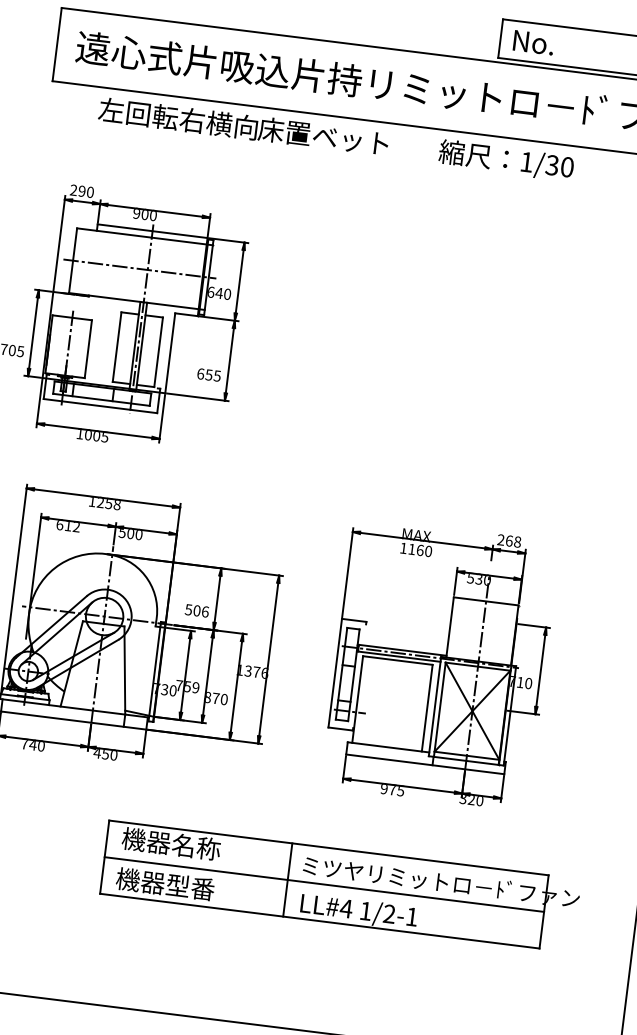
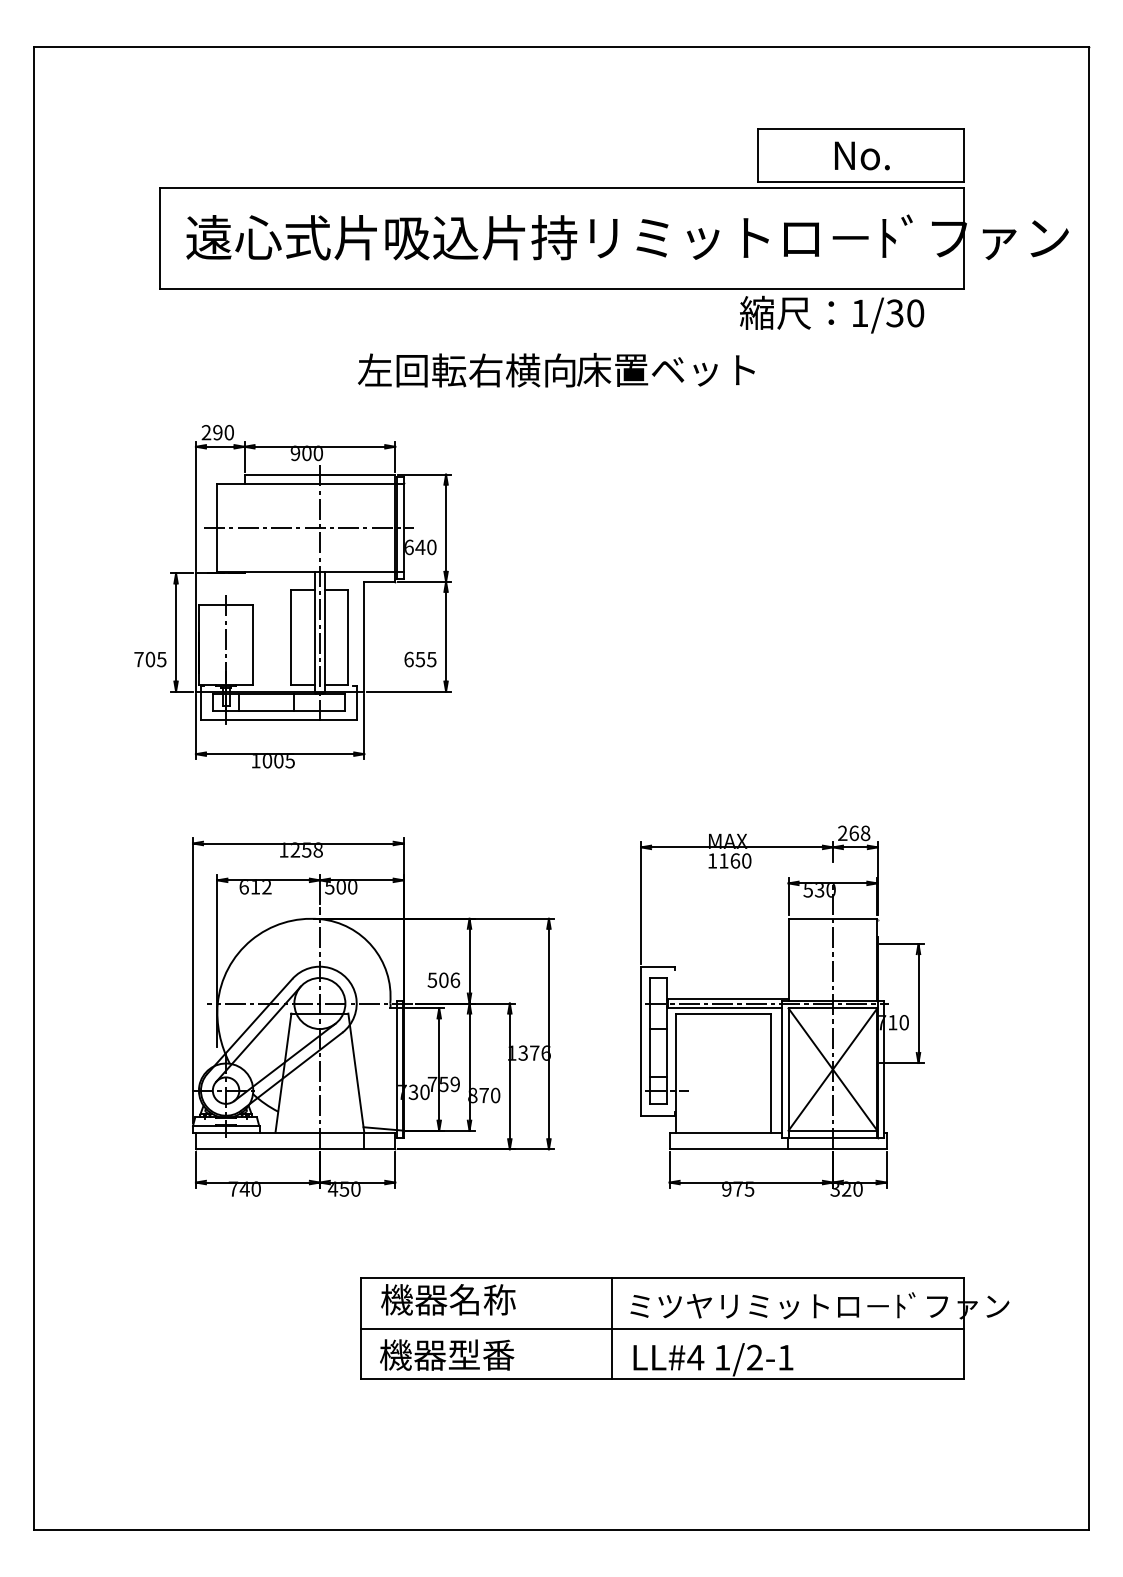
text: (533, 42) -> (862, 155), moved
text: (243, 126) -> (556, 370), moved
text: (506, 160) -> (832, 314), moved

